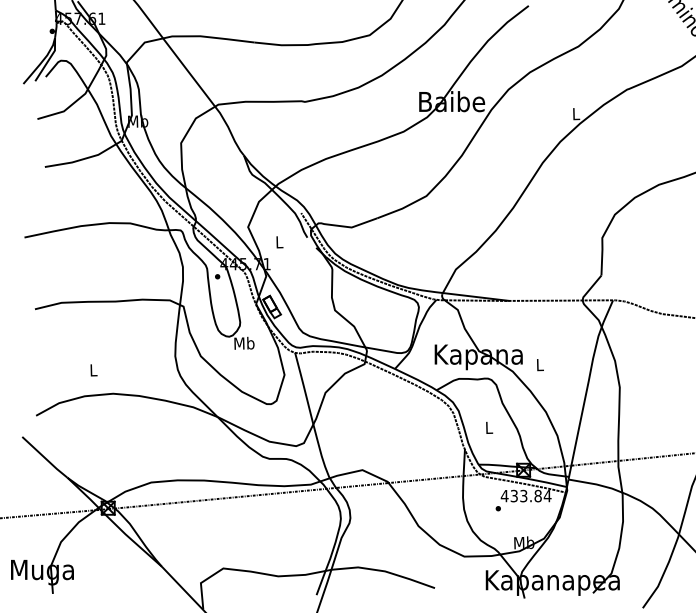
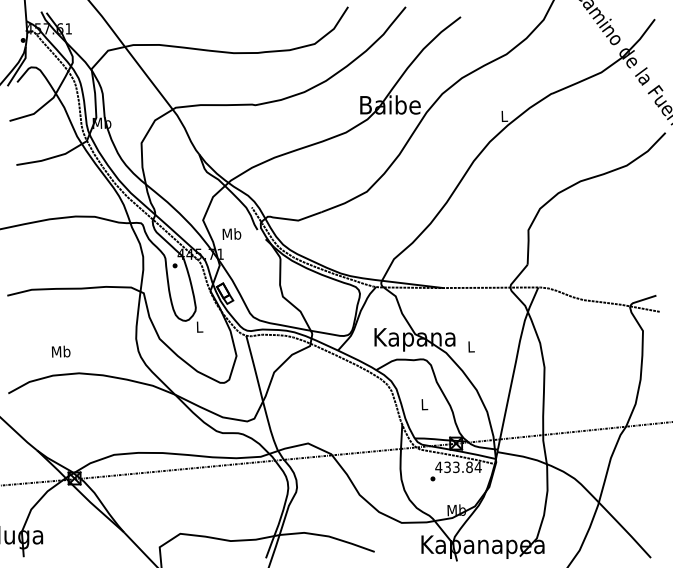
text: (279, 241) -> (231, 233), L -> Mb
text: (244, 342) -> (199, 326), Mb -> L
text: (92, 370) -> (60, 351), L -> Mb

